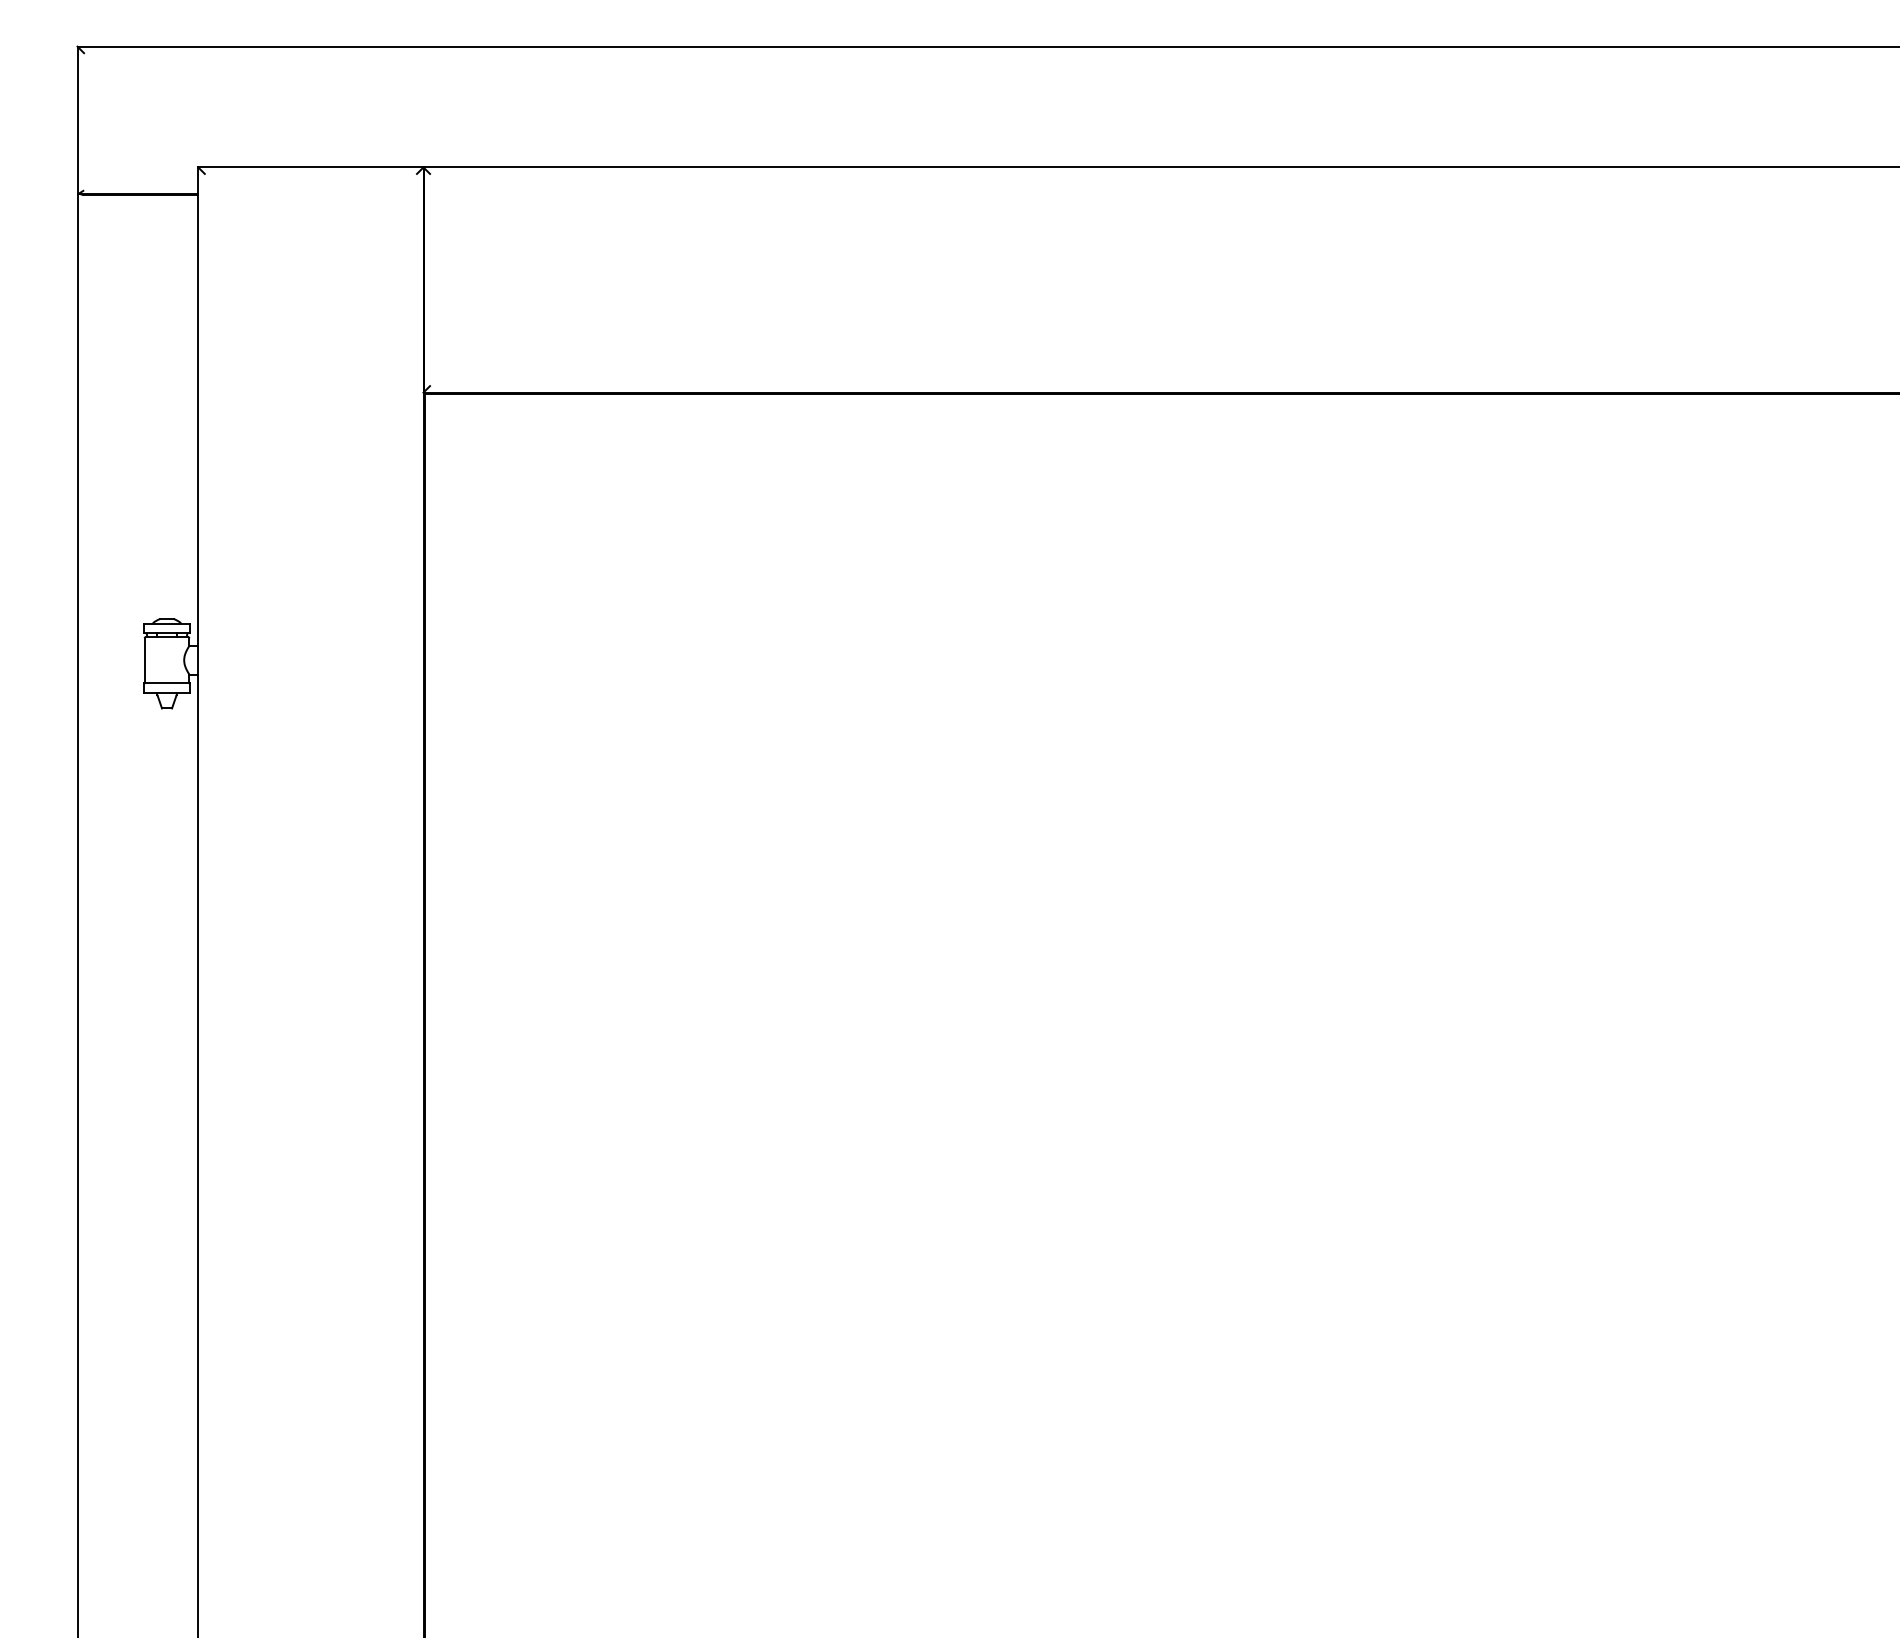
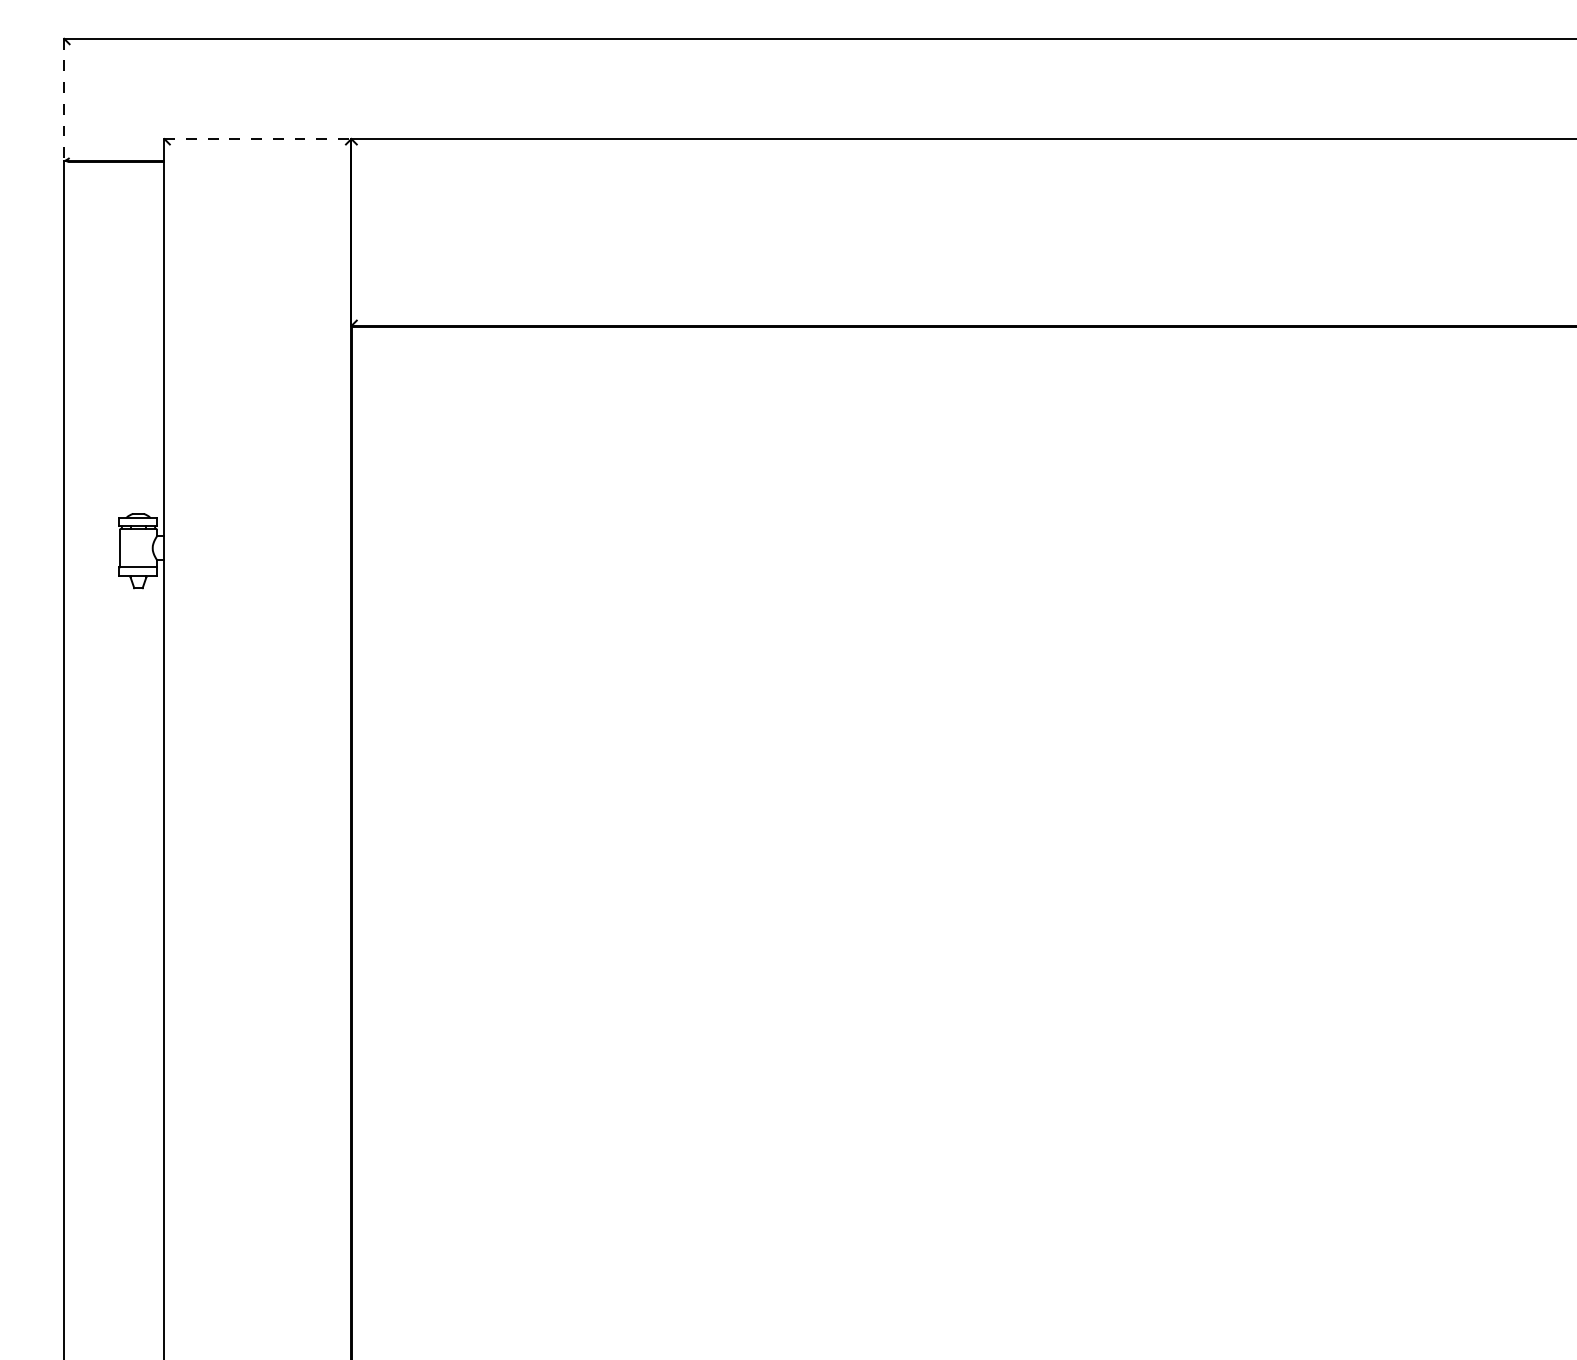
line: (77, 120) -> (64, 100), solid -> dashed
line: (310, 167) -> (257, 139), solid -> dashed

